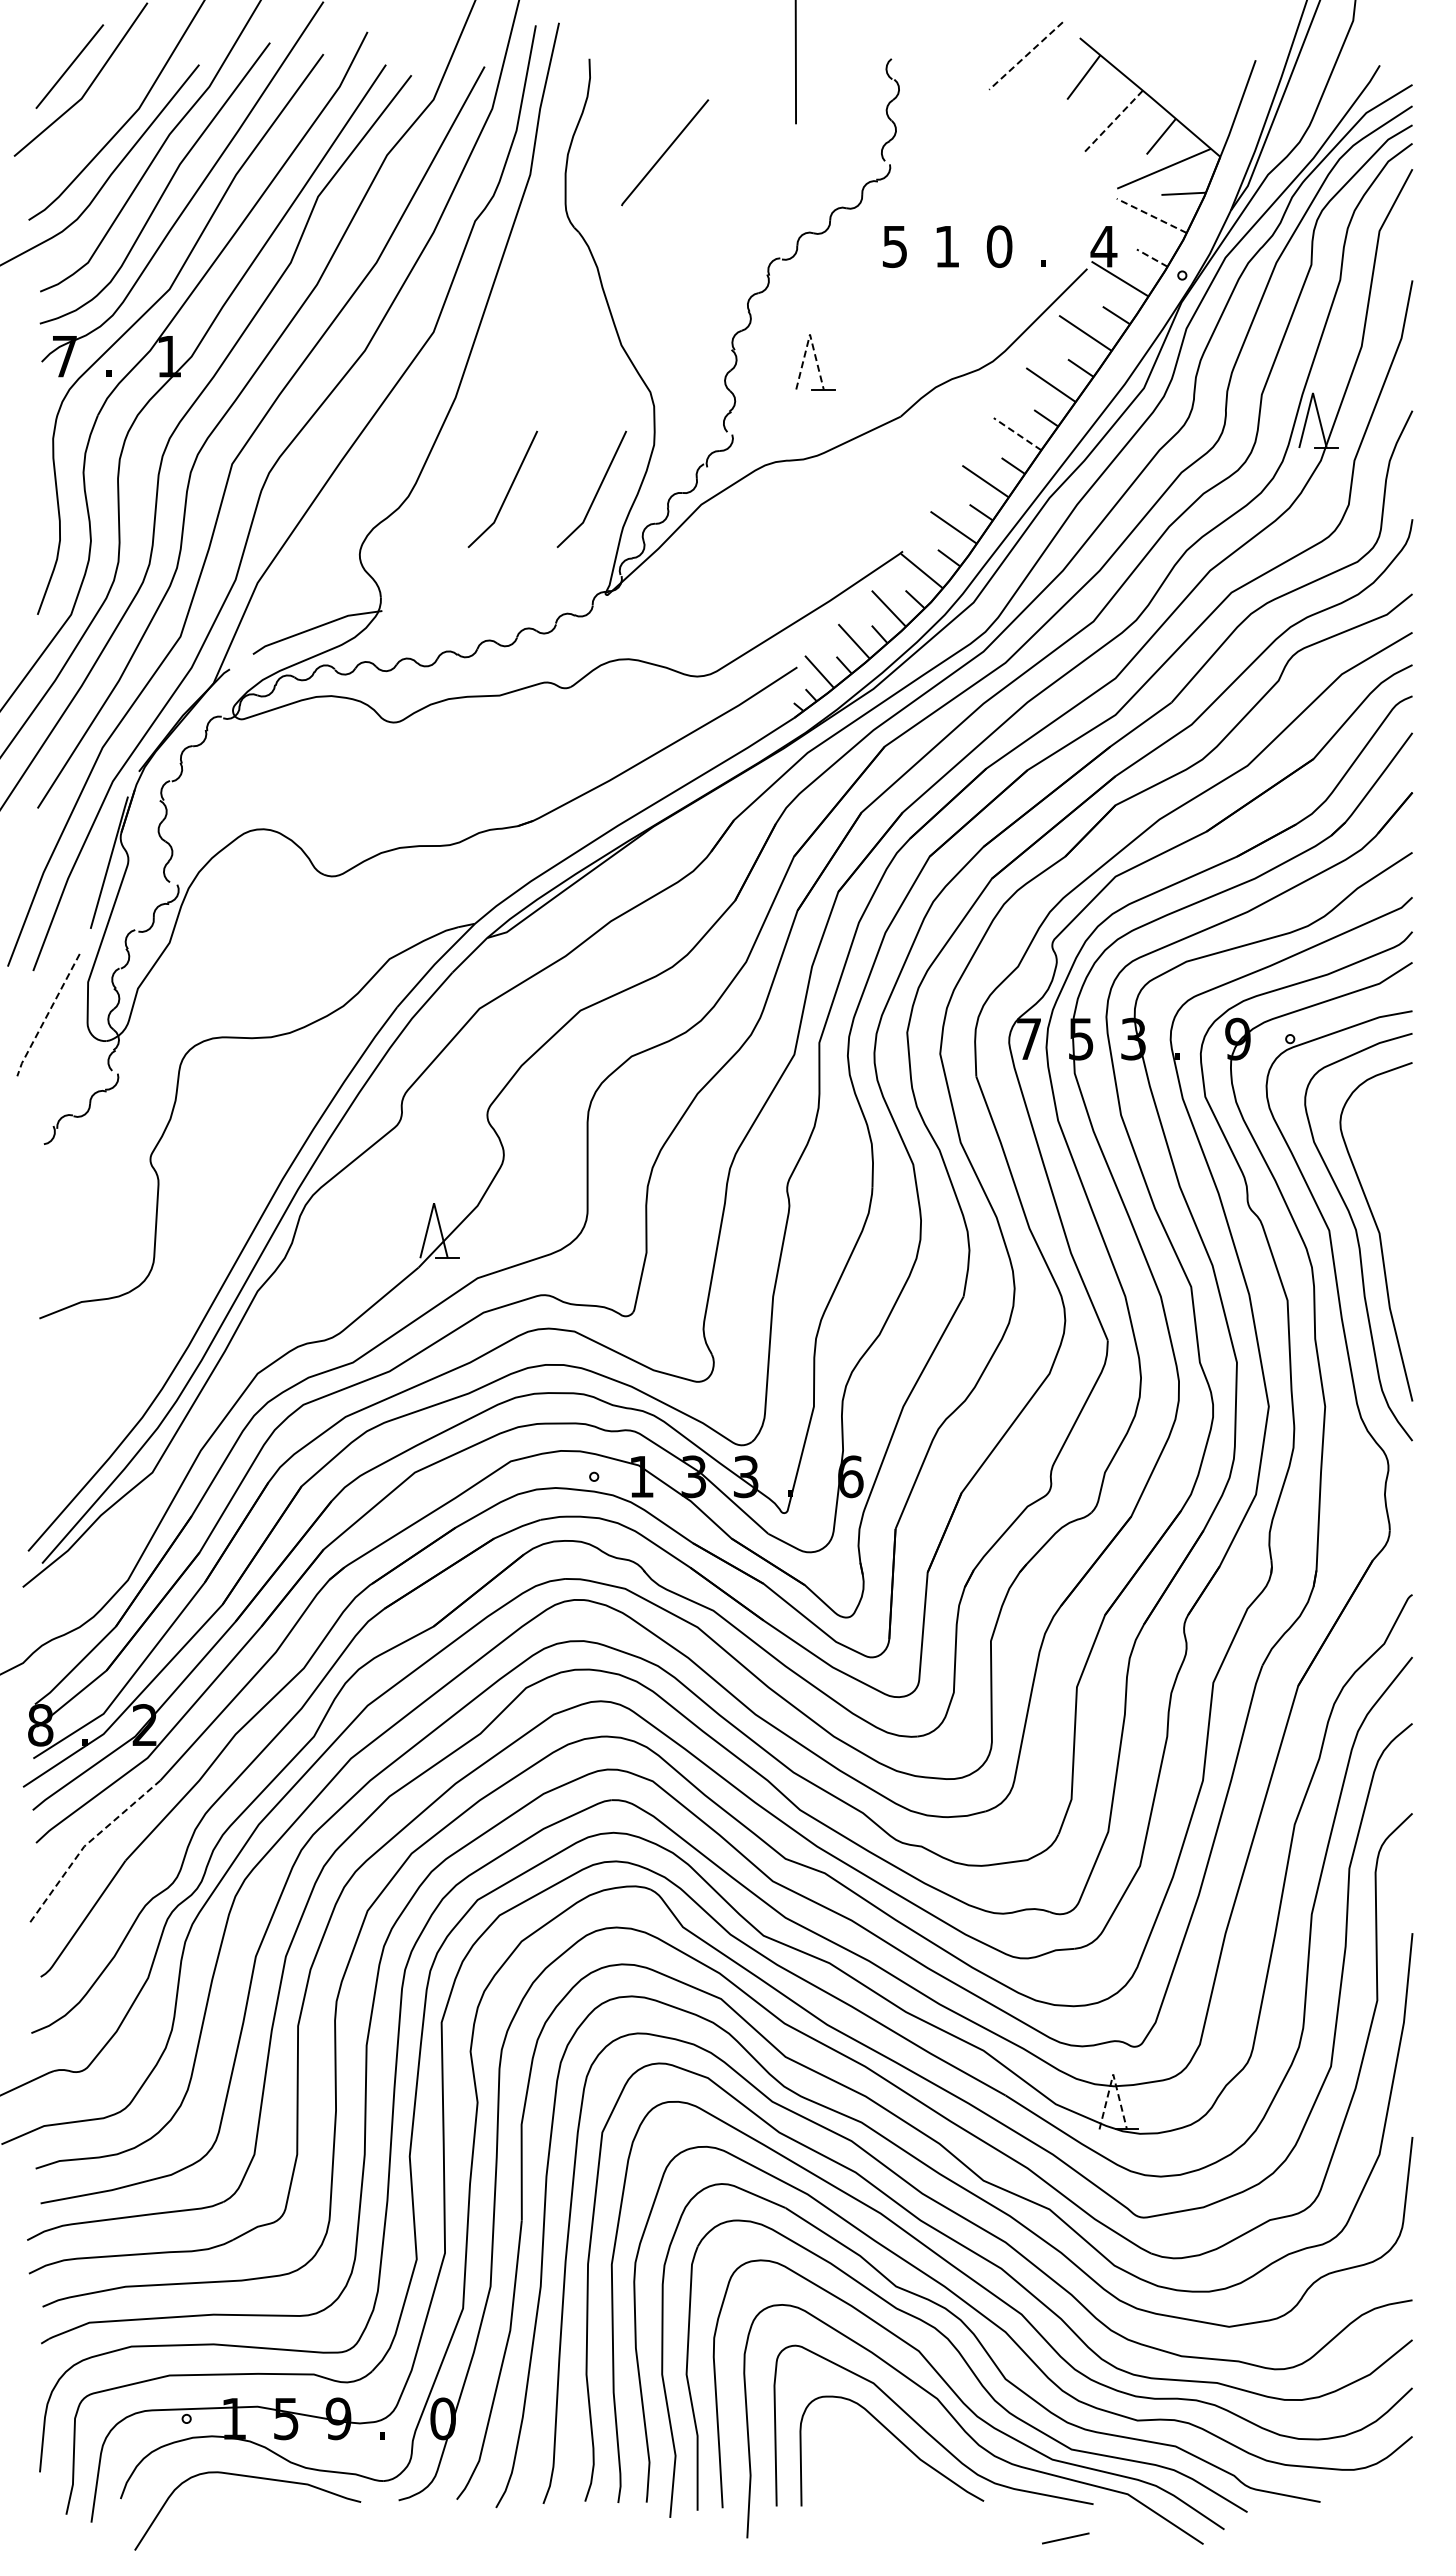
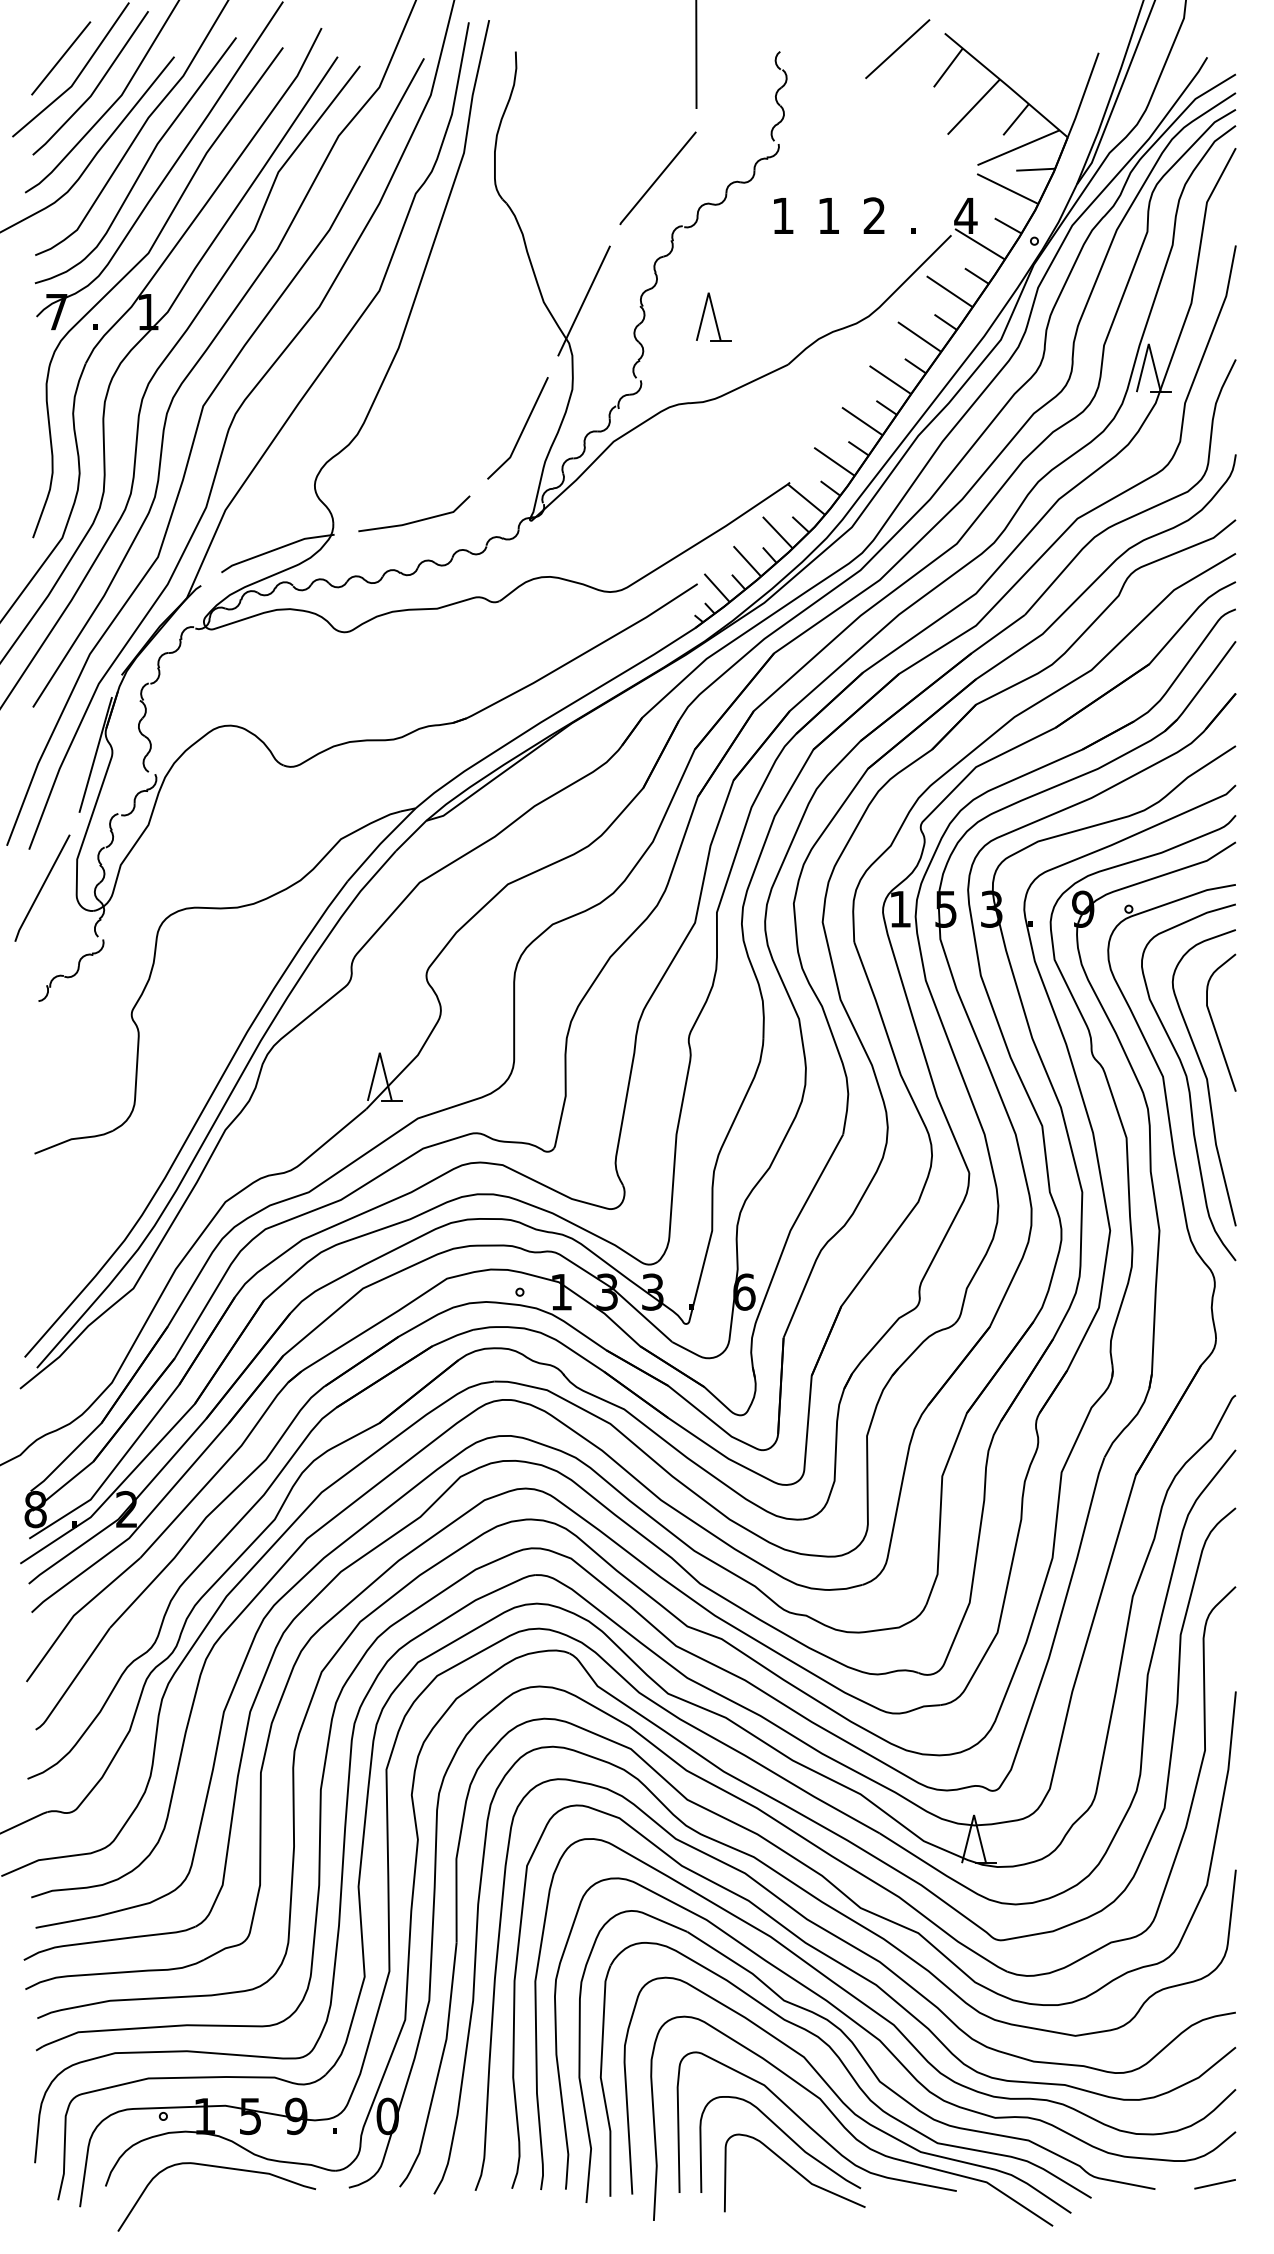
line: (1026, 56) -> (898, 49), dashed -> solid
line: (110, 97) -> (96, 85), added
line: (1112, 122) -> (973, 107), dashed -> solid
line: (665, 152) -> (658, 178), moved
line: (1151, 215) -> (1007, 188), dashed -> solid
text: (999, 246) -> (874, 215), 0 -> 2
text: (894, 247) -> (782, 216), 5 -> 1
line: (1152, 258) -> (1008, 226), dashed -> solid
line: (810, 334) -> (709, 292), dashed -> solid
line: (667, 343) -> (584, 300), added
line: (1017, 434) -> (890, 380), dashed -> solid
line: (507, 491) -> (444, 430), removed
line: (476, 594) -> (416, 520), added
line: (47, 1015) -> (41, 888), dashed -> solid
text: (1028, 1038) -> (899, 908), 7 -> 1
curve: (1387, 1169) -> (1213, 1023), added
line: (87, 1843) -> (76, 1613), dashed -> solid
line: (1113, 2074) -> (974, 1815), dashed -> solid
curve: (909, 2482) -> (795, 2172), added
line: (1065, 2538) -> (1214, 2184), moved

